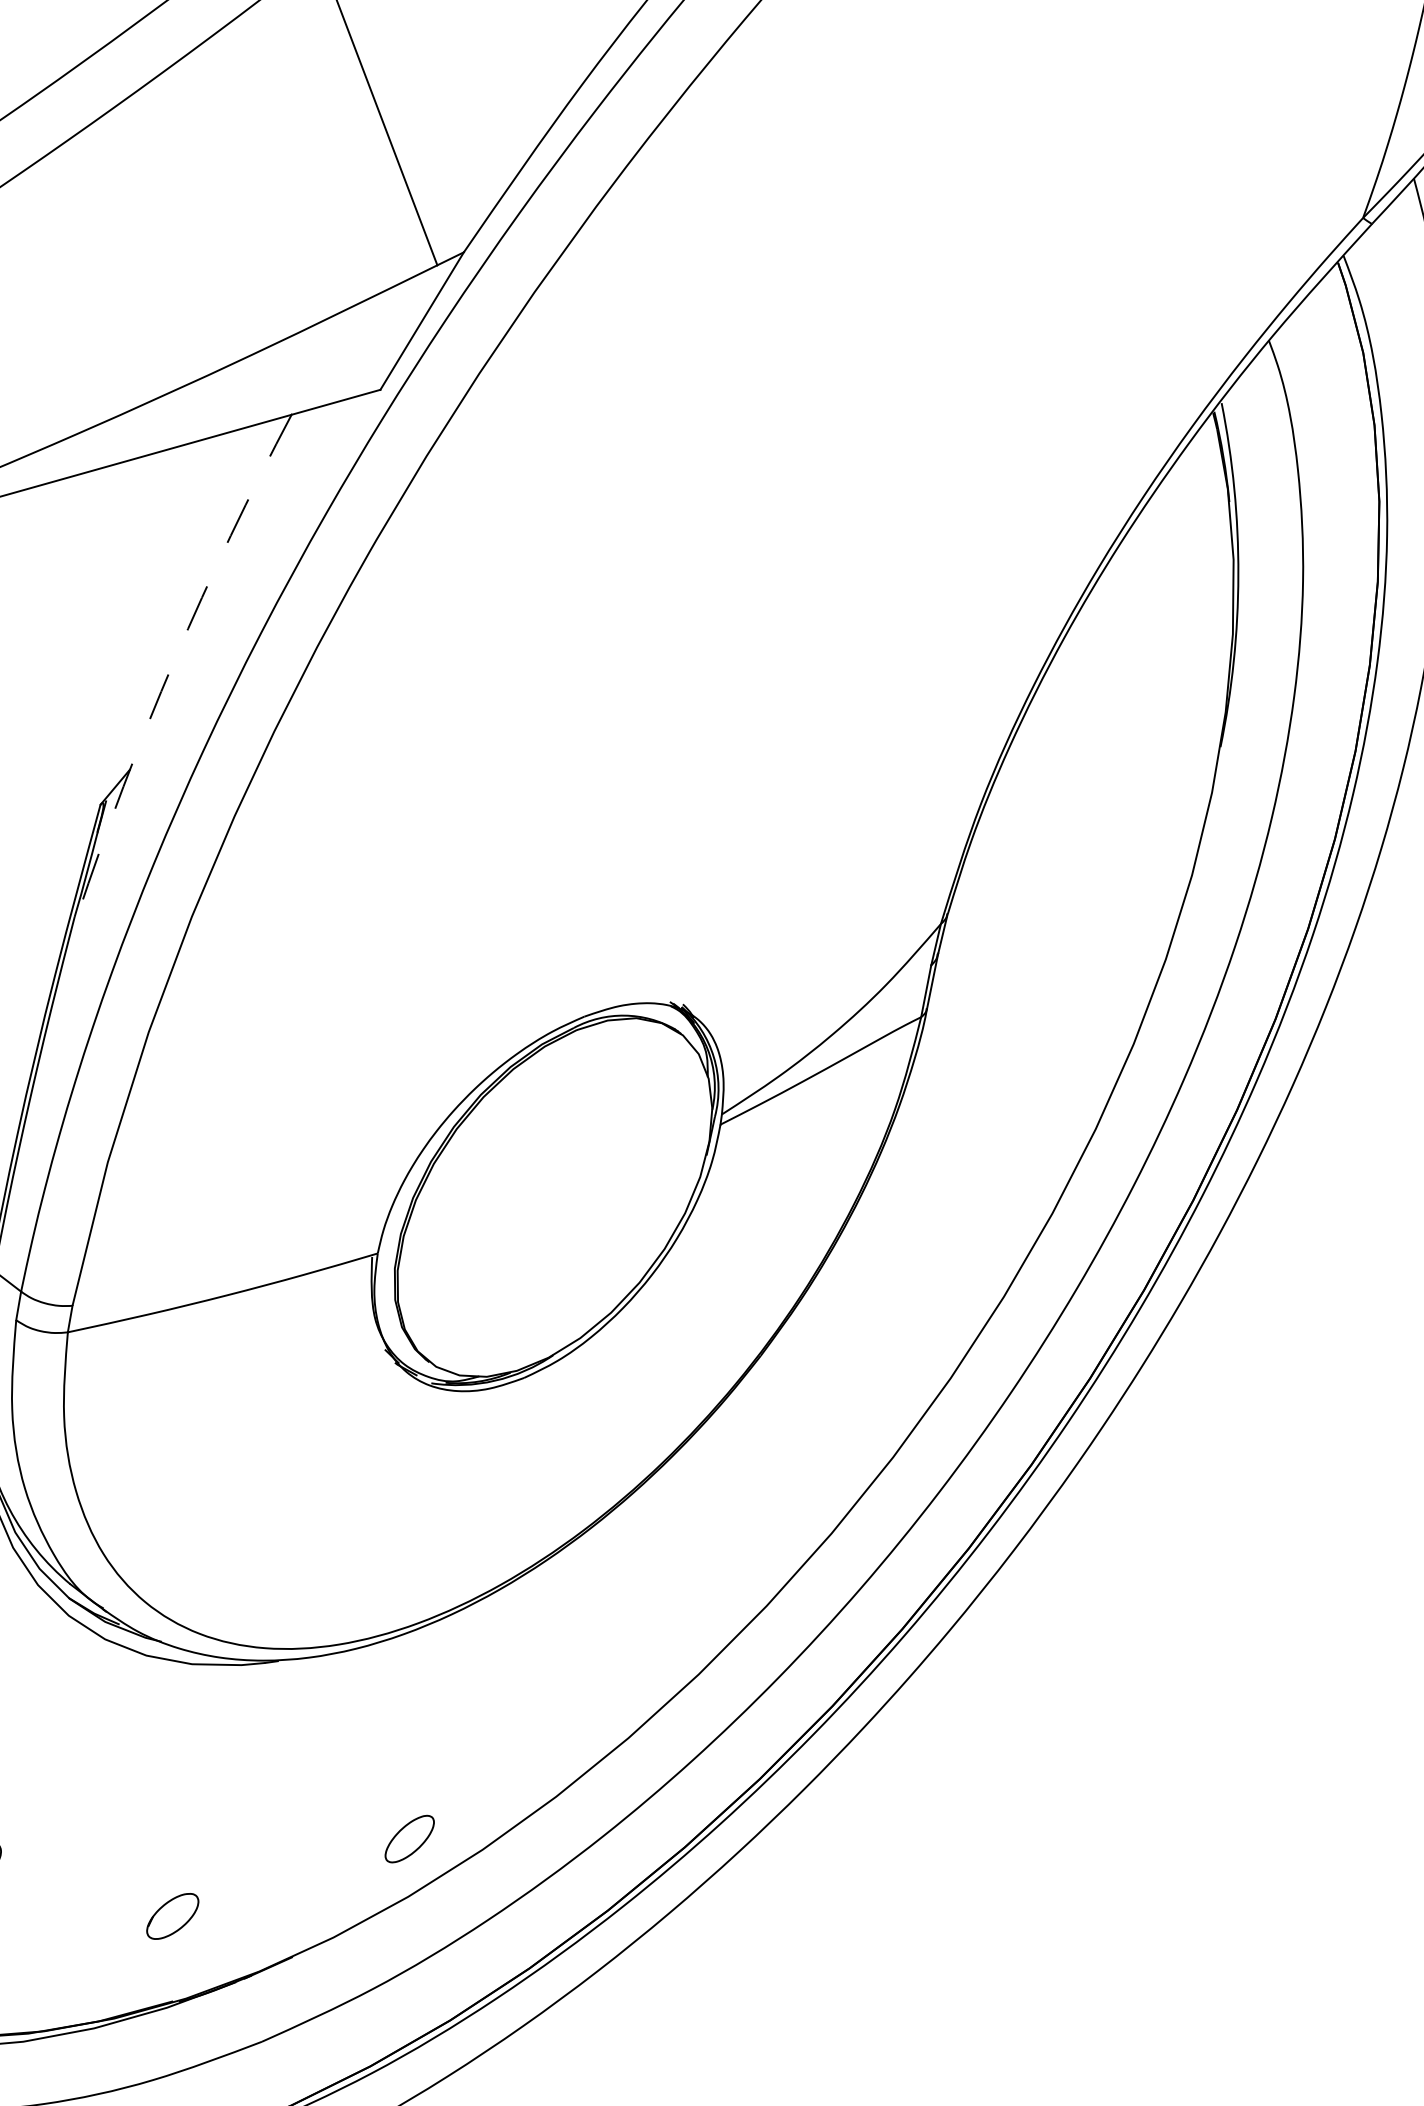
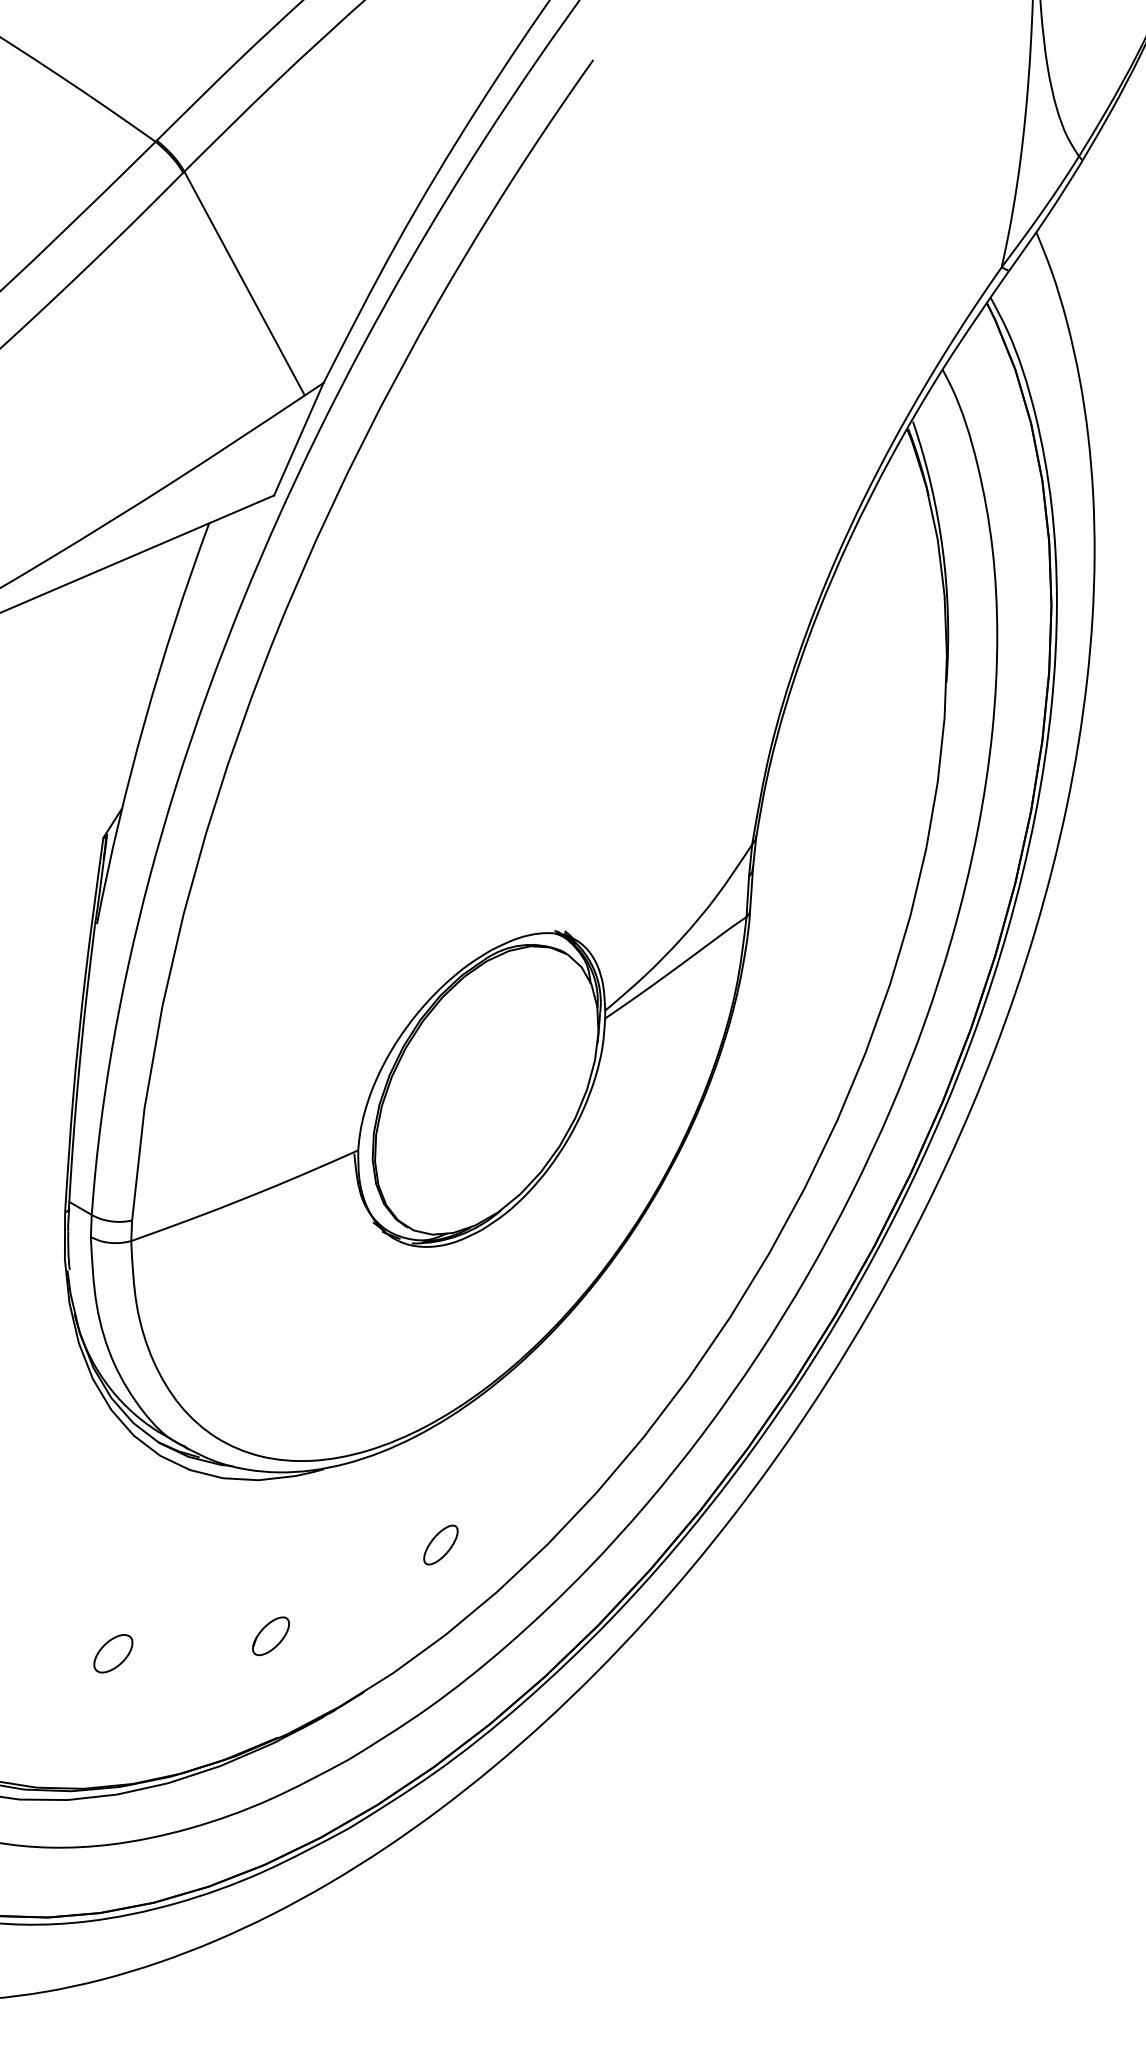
arc: (173, 660) -> (144, 721), dashed -> solid
part: (409, 1838) -> (440, 1544), moved
part: (172, 1916) -> (270, 1636), moved

